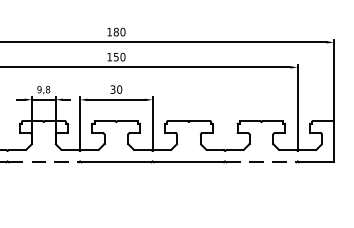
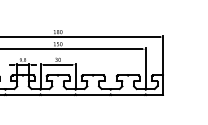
line: (44, 163) -> (23, 95), dashed -> solid
line: (262, 163) -> (128, 95), dashed -> solid

